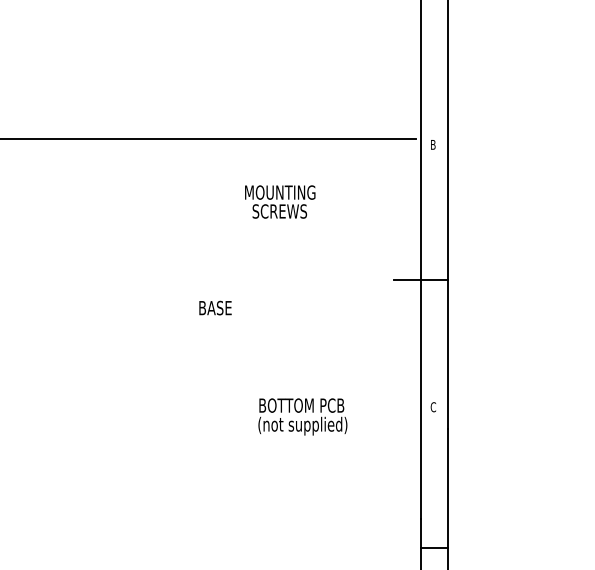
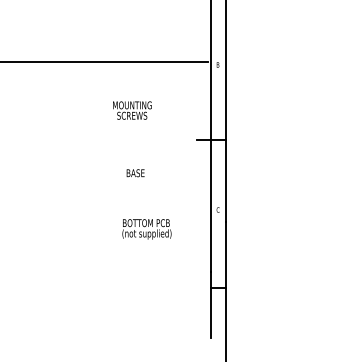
text: (280, 201) -> (132, 110), moved
text: (215, 308) -> (135, 173), moved
text: (302, 417) -> (146, 229), moved

